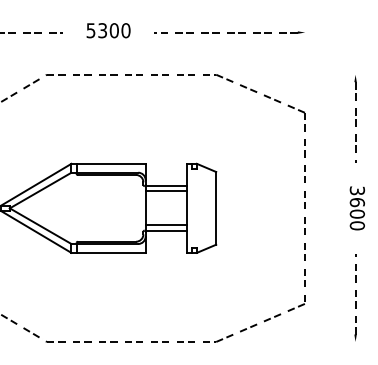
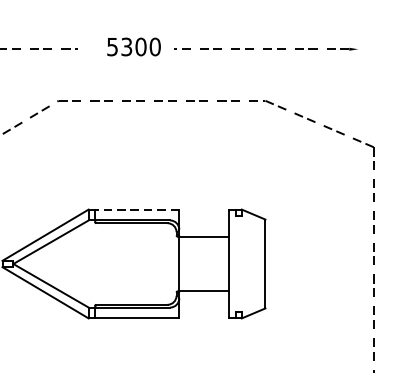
part: (229, 32) -> (265, 49), moved
line: (108, 163) -> (133, 209), solid -> dashed
line: (165, 191) -> (203, 243), removed
line: (165, 225) -> (203, 284), removed

